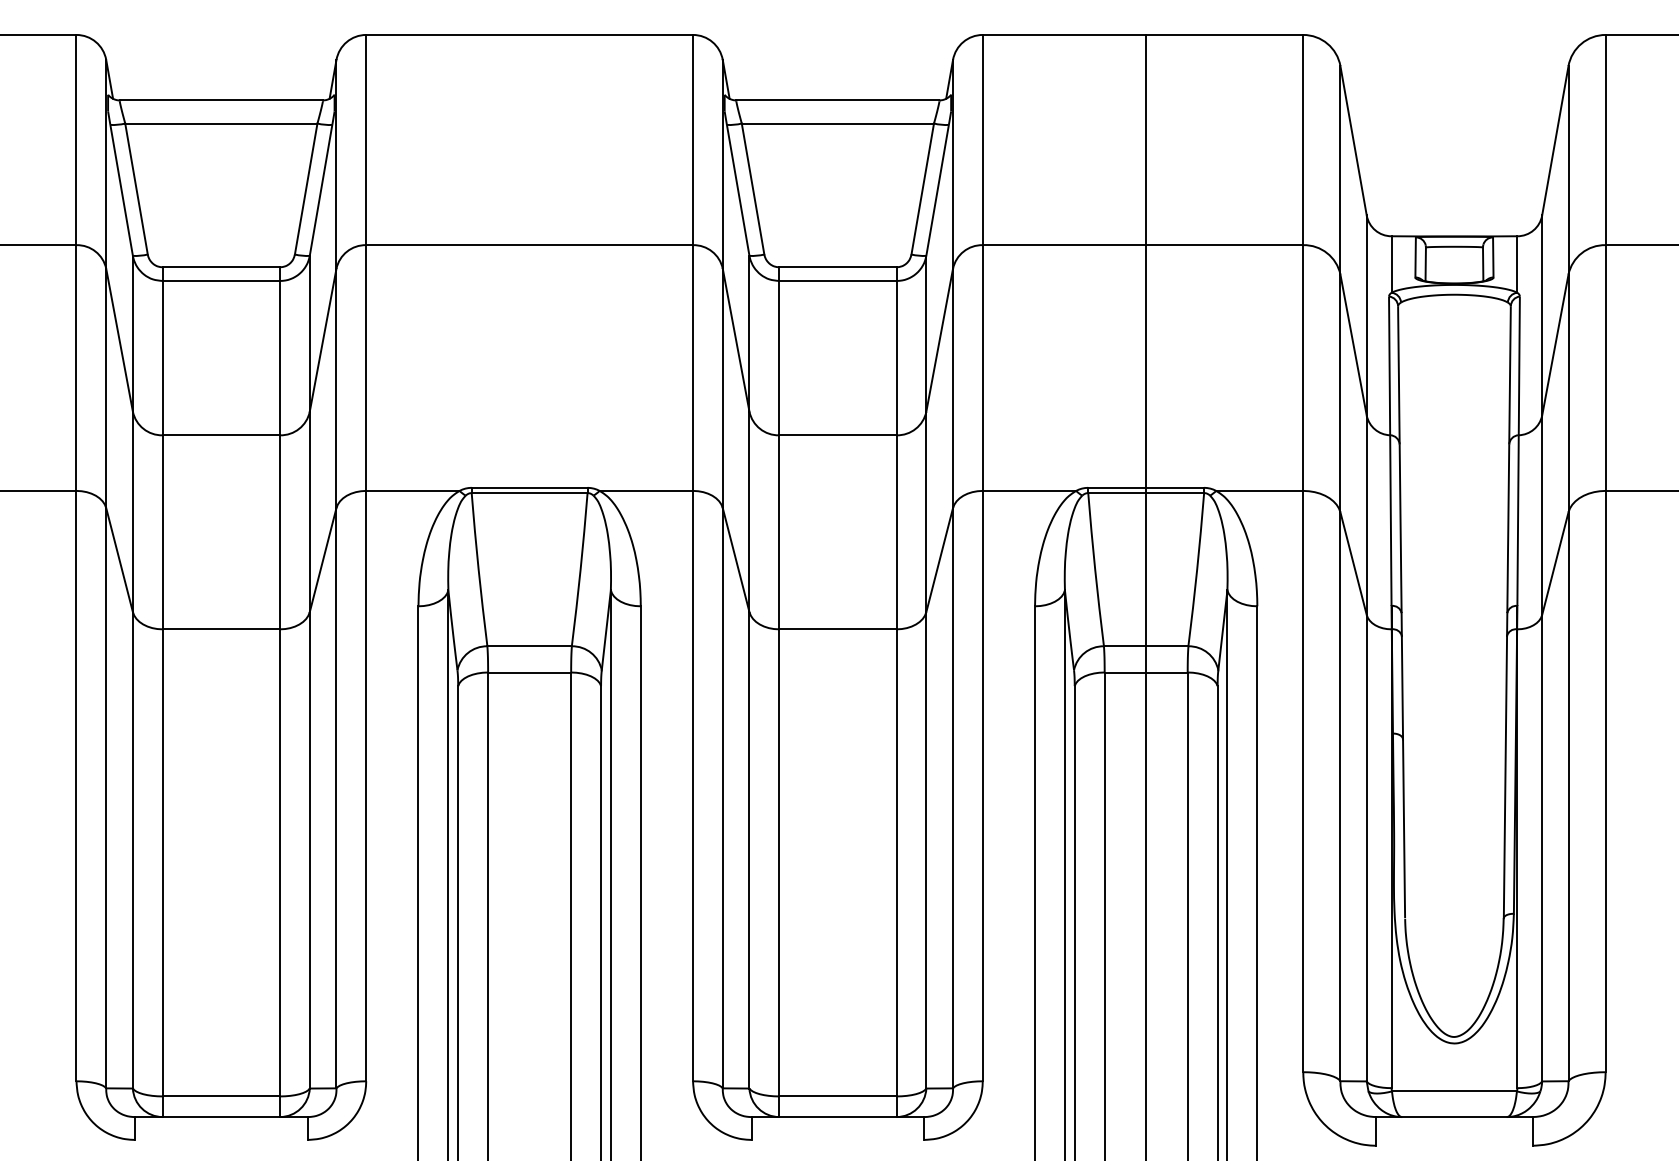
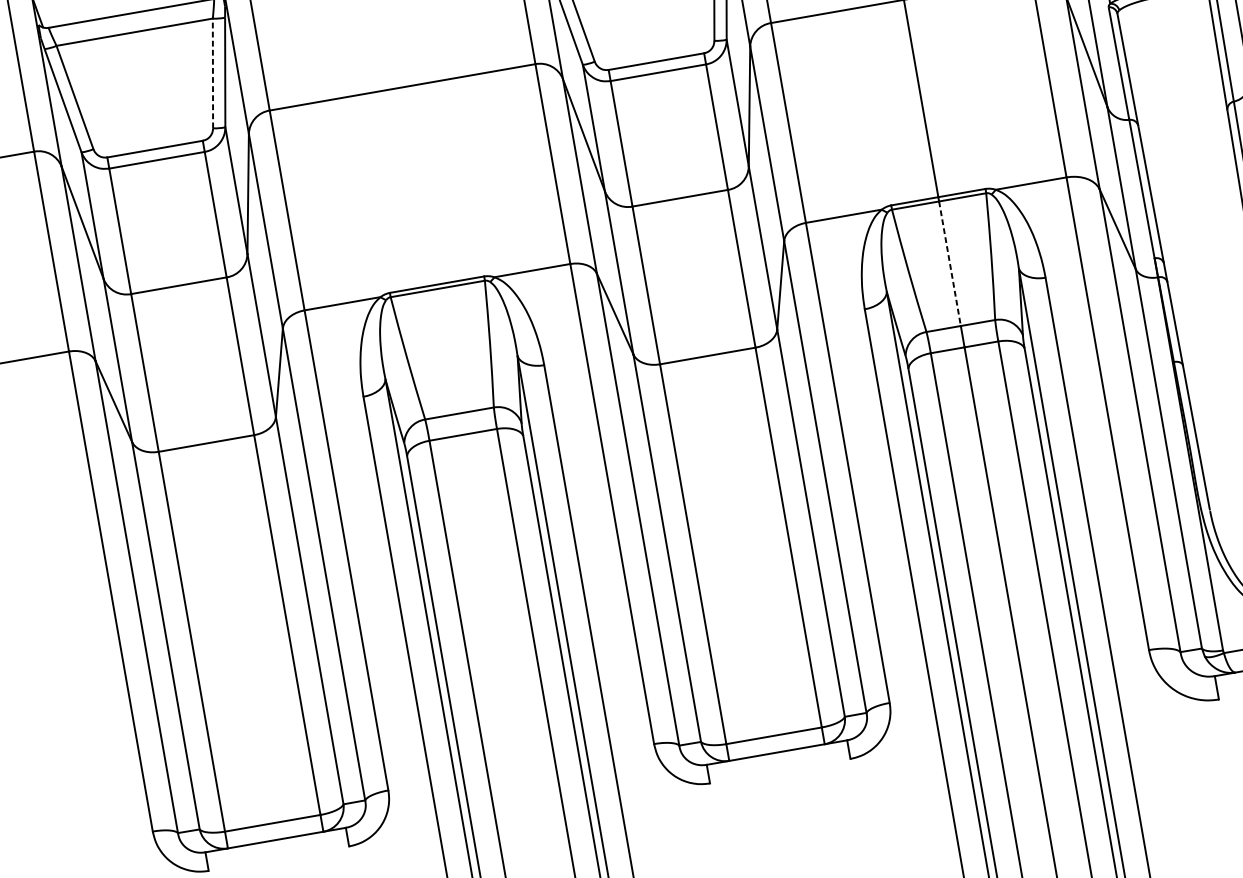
line: (306, 188) -> (213, 72), solid -> dashed
line: (1146, 569) -> (950, 263), solid -> dashed

